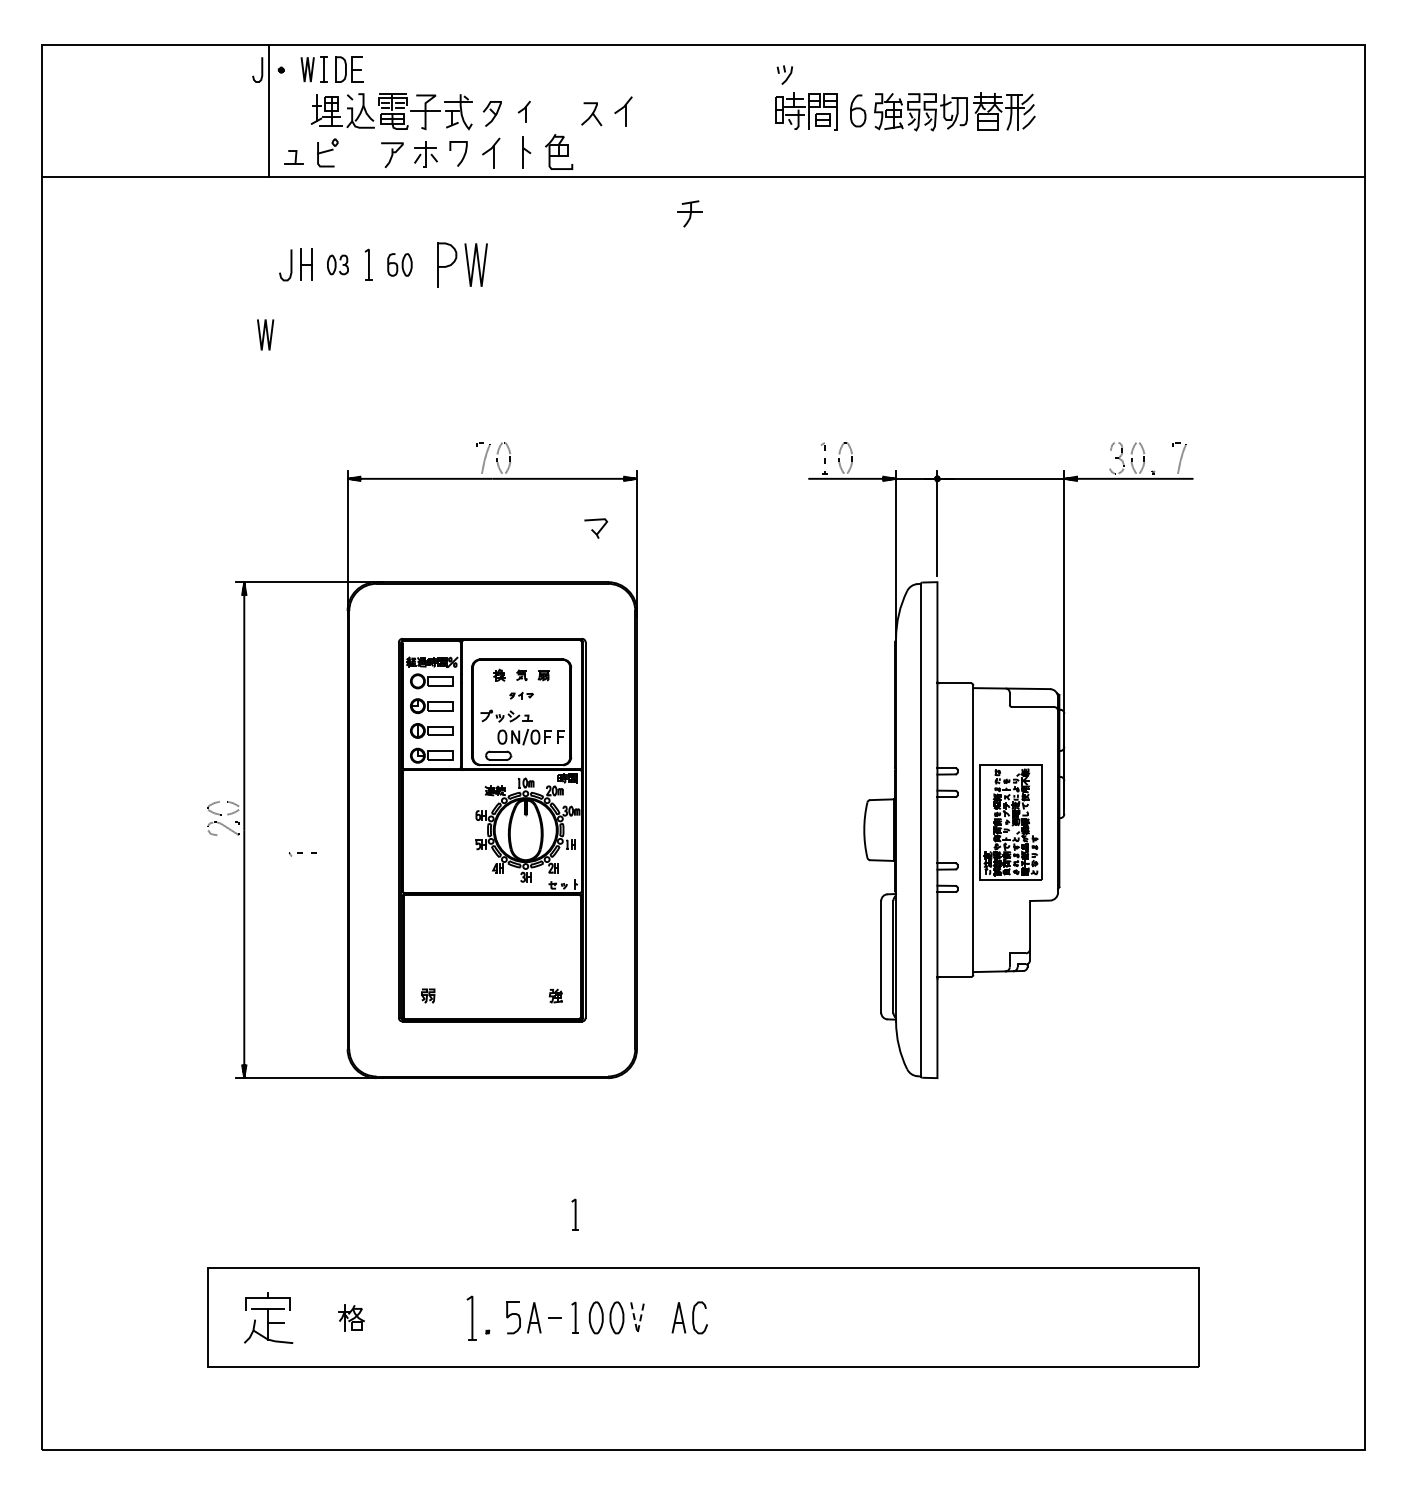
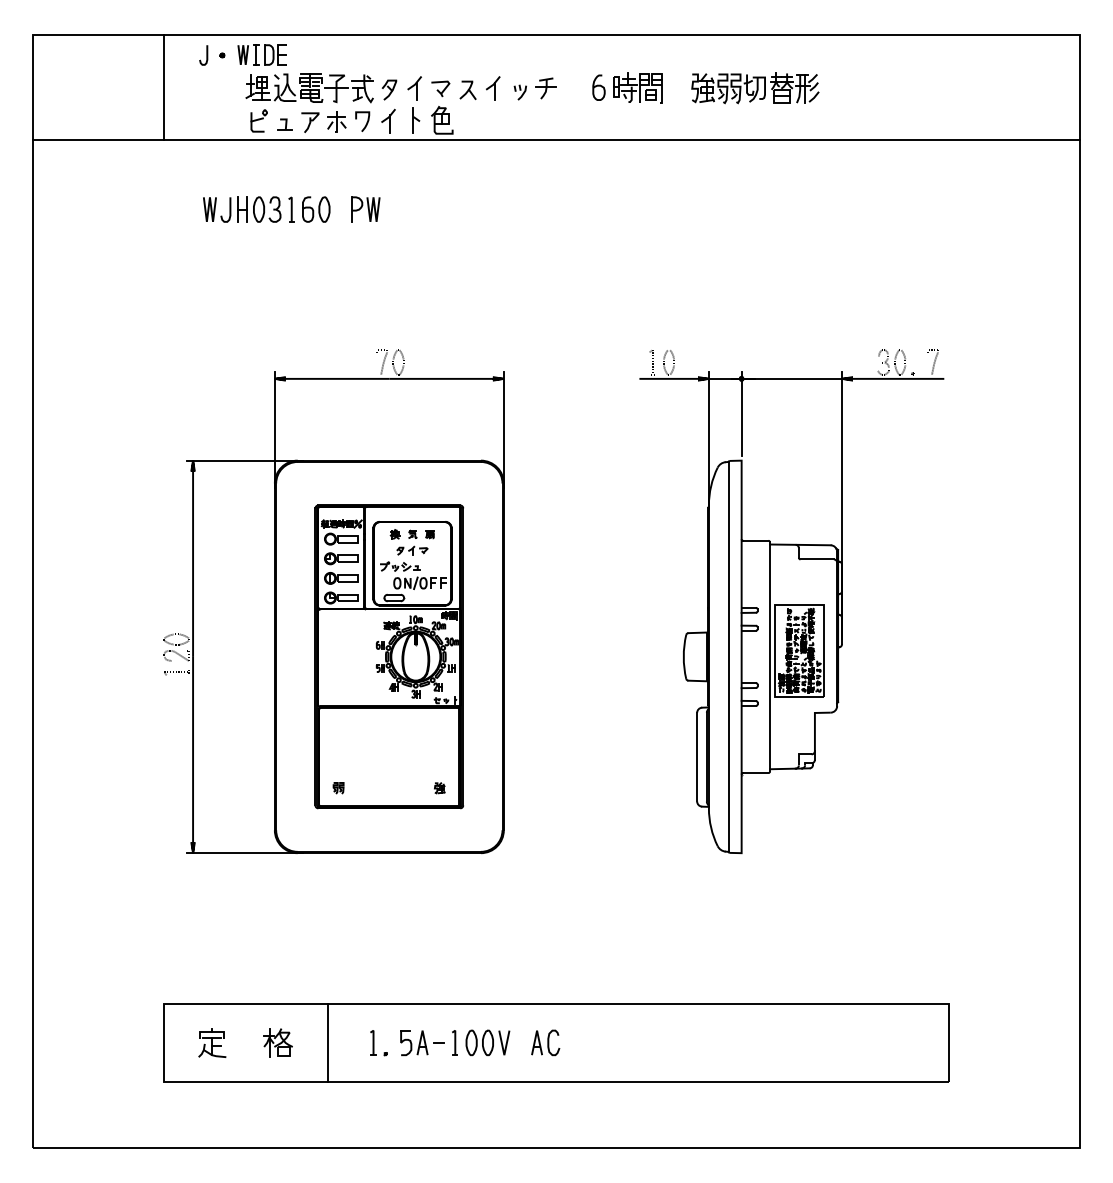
part: (784, 74) -> (520, 92), moved
curve: (858, 109) -> (599, 86), moved
line: (268, 110) -> (163, 87), moved
part: (524, 111) -> (414, 88), size x1.43
part: (293, 157) -> (284, 124), moved
part: (689, 213) -> (545, 88), moved
part: (337, 264) -> (266, 209), size x1.67
part: (399, 264) -> (315, 209), size x1.43
part: (462, 264) -> (365, 209), size x0.71
line: (264, 334) -> (209, 209), moved
part: (596, 528) -> (440, 88), moved
part: (521, 695) -> (412, 550), size x1.67
line: (302, 853) -> (175, 673), moved
part: (574, 1214) -> (454, 961), removed
part: (268, 1317) -> (212, 1042), size x0.71
part: (351, 1317) -> (277, 1042), size x1.43
line: (414, 1317) -> (327, 1042), added
part: (471, 1317) -> (372, 1042), size x0.71
line: (637, 1333) -> (504, 1055), dashed -> solid

